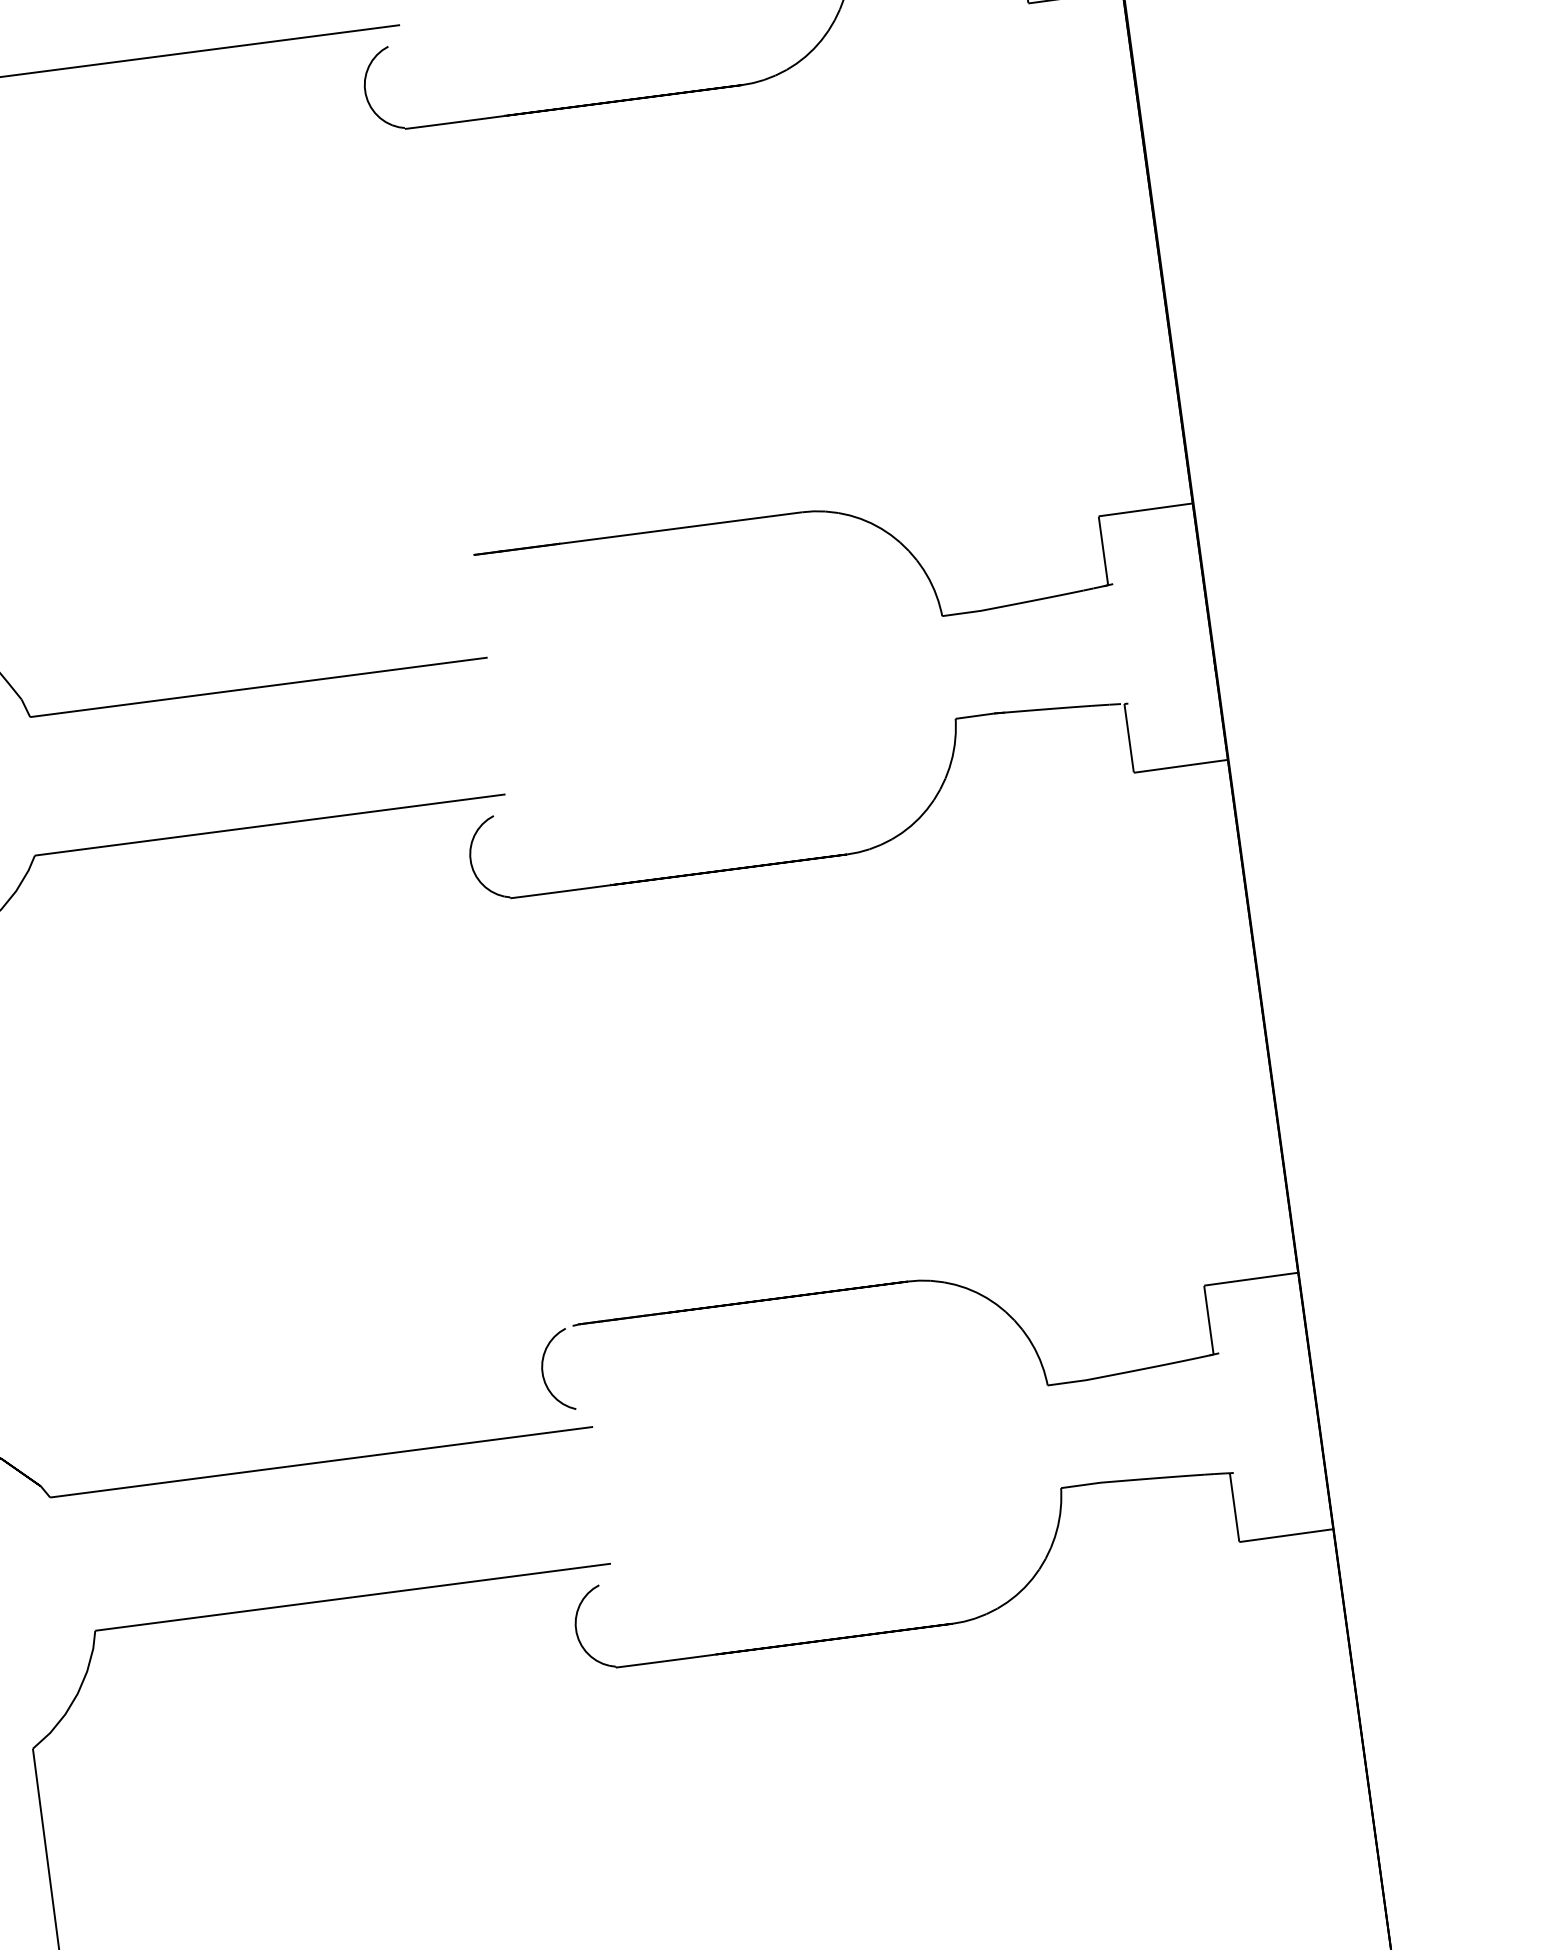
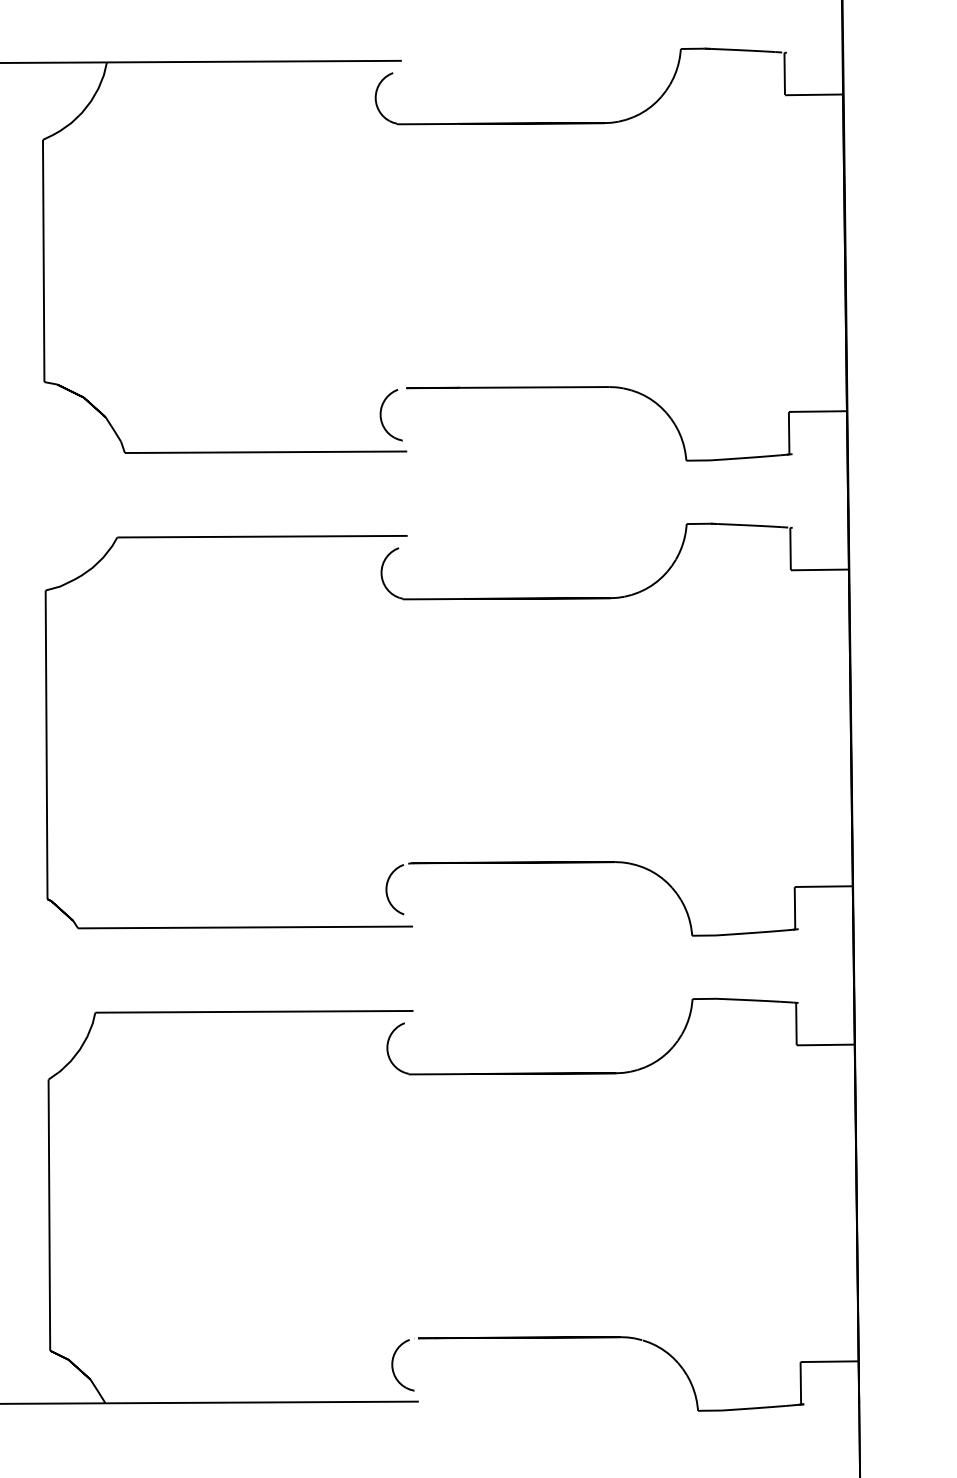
part: (438, 604) -> (381, 415), added

